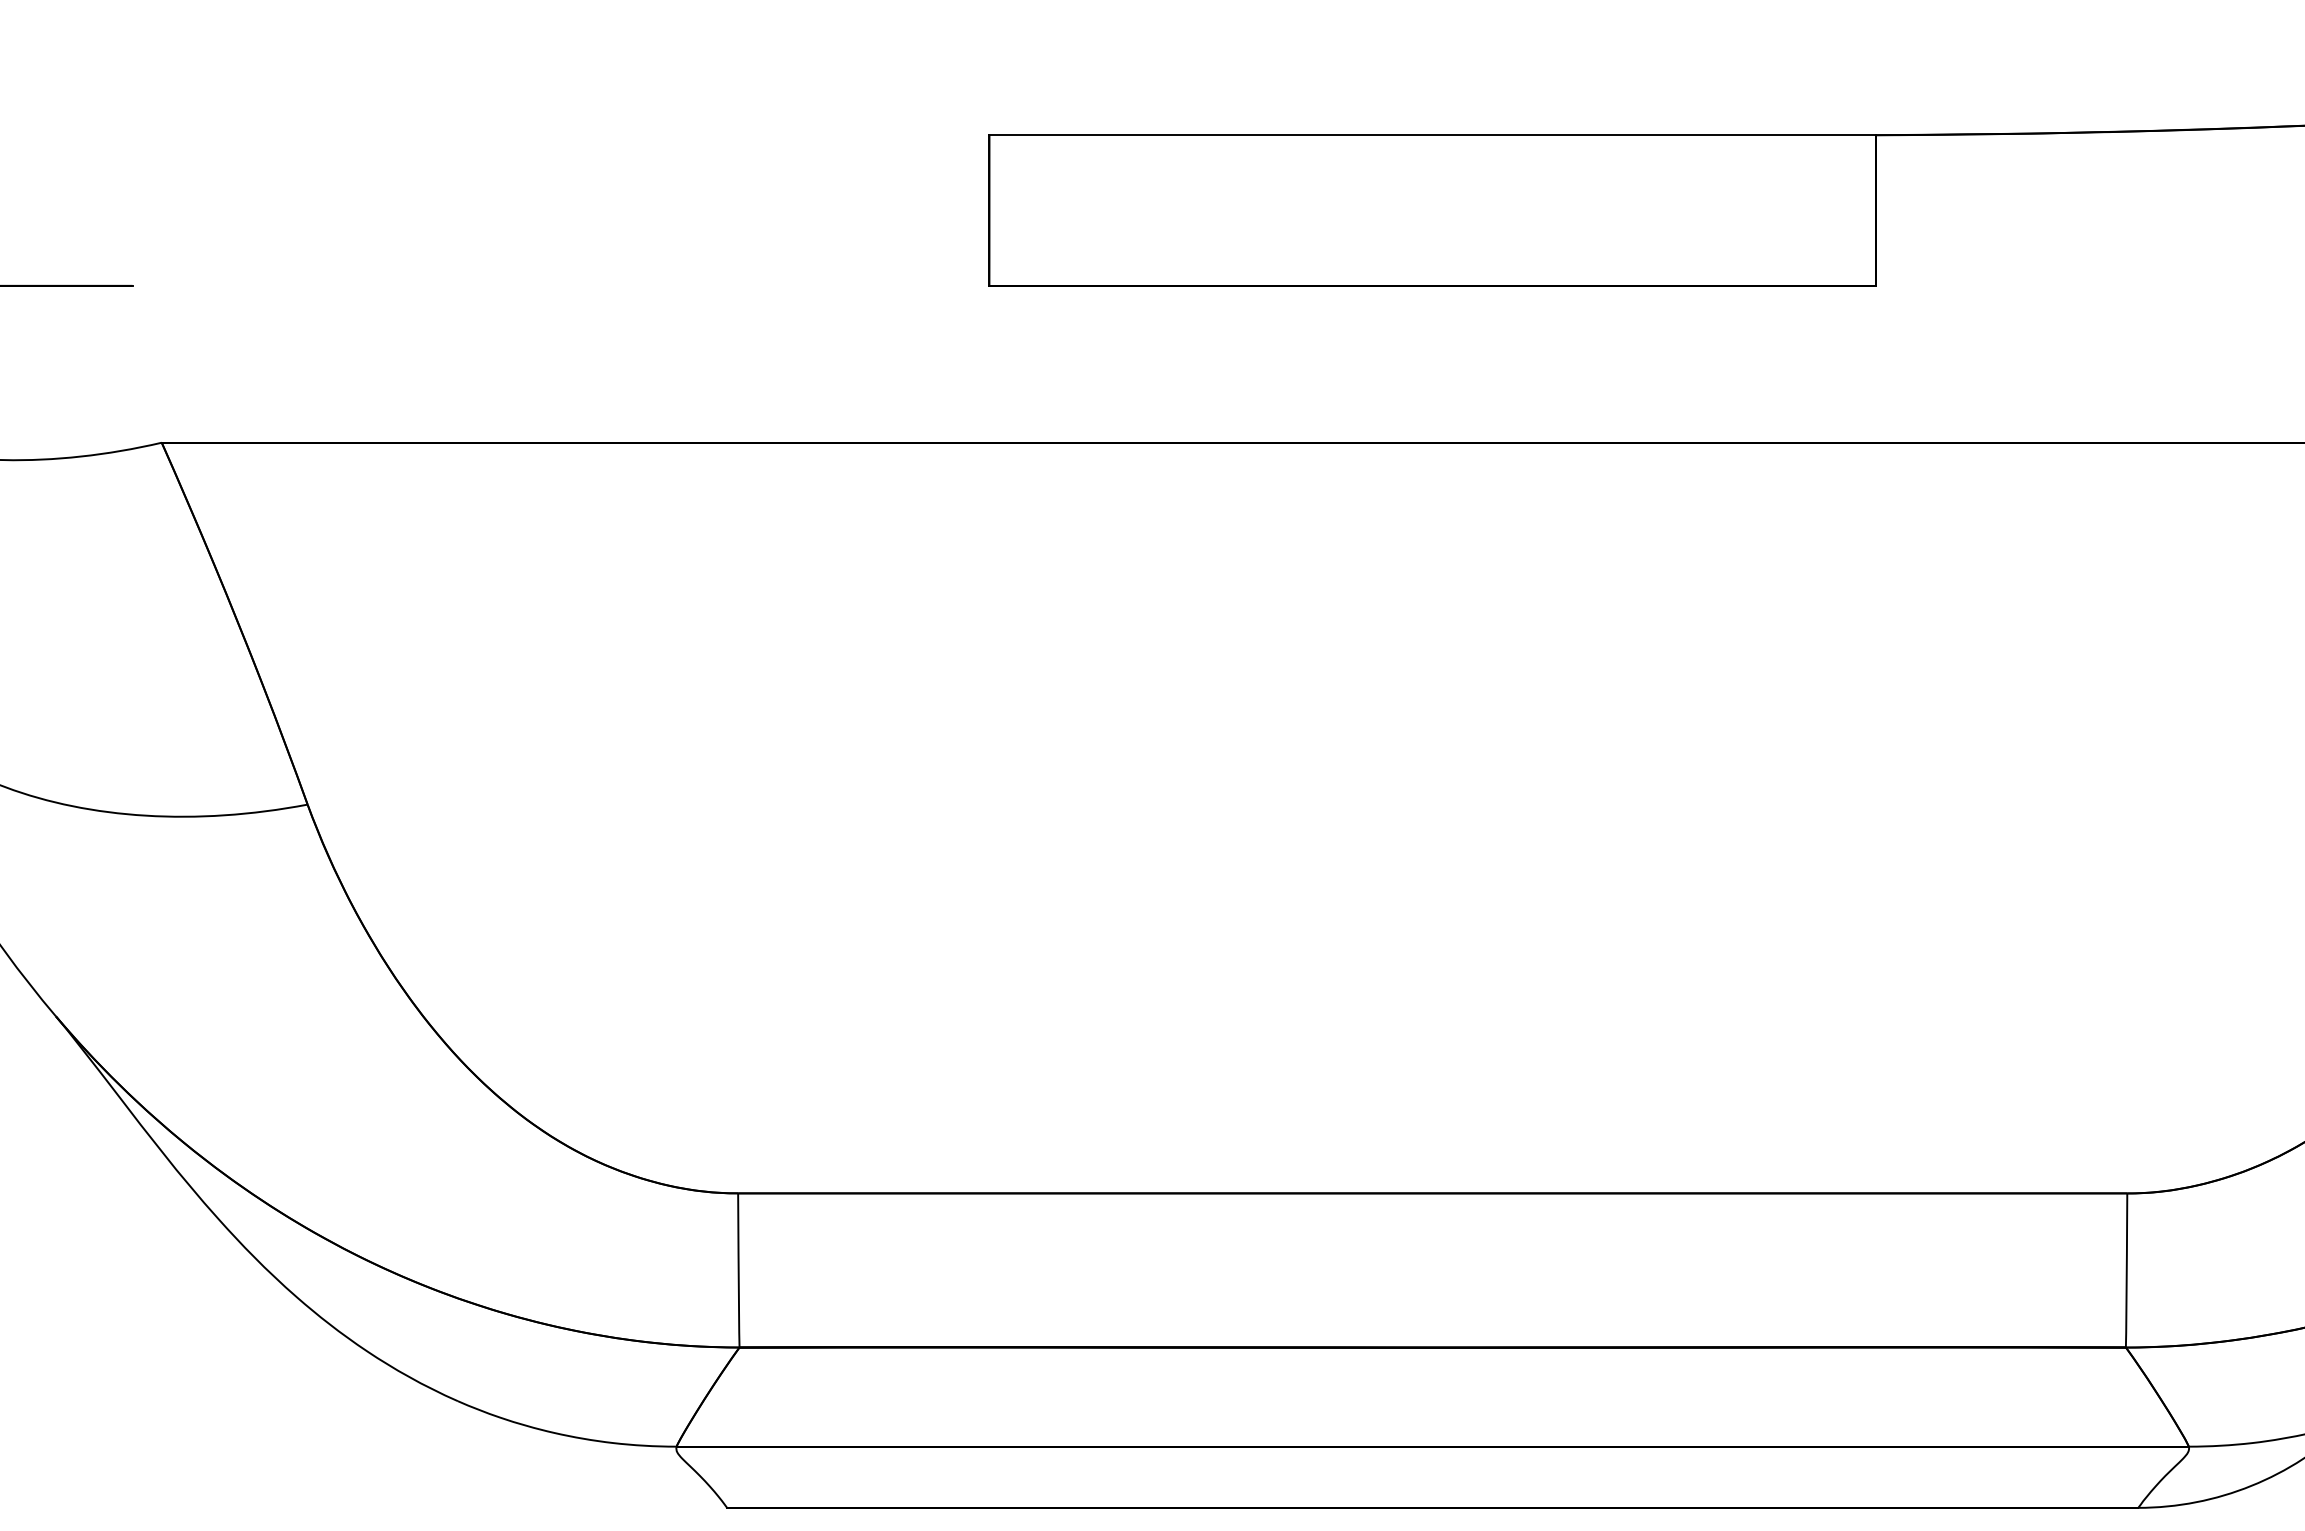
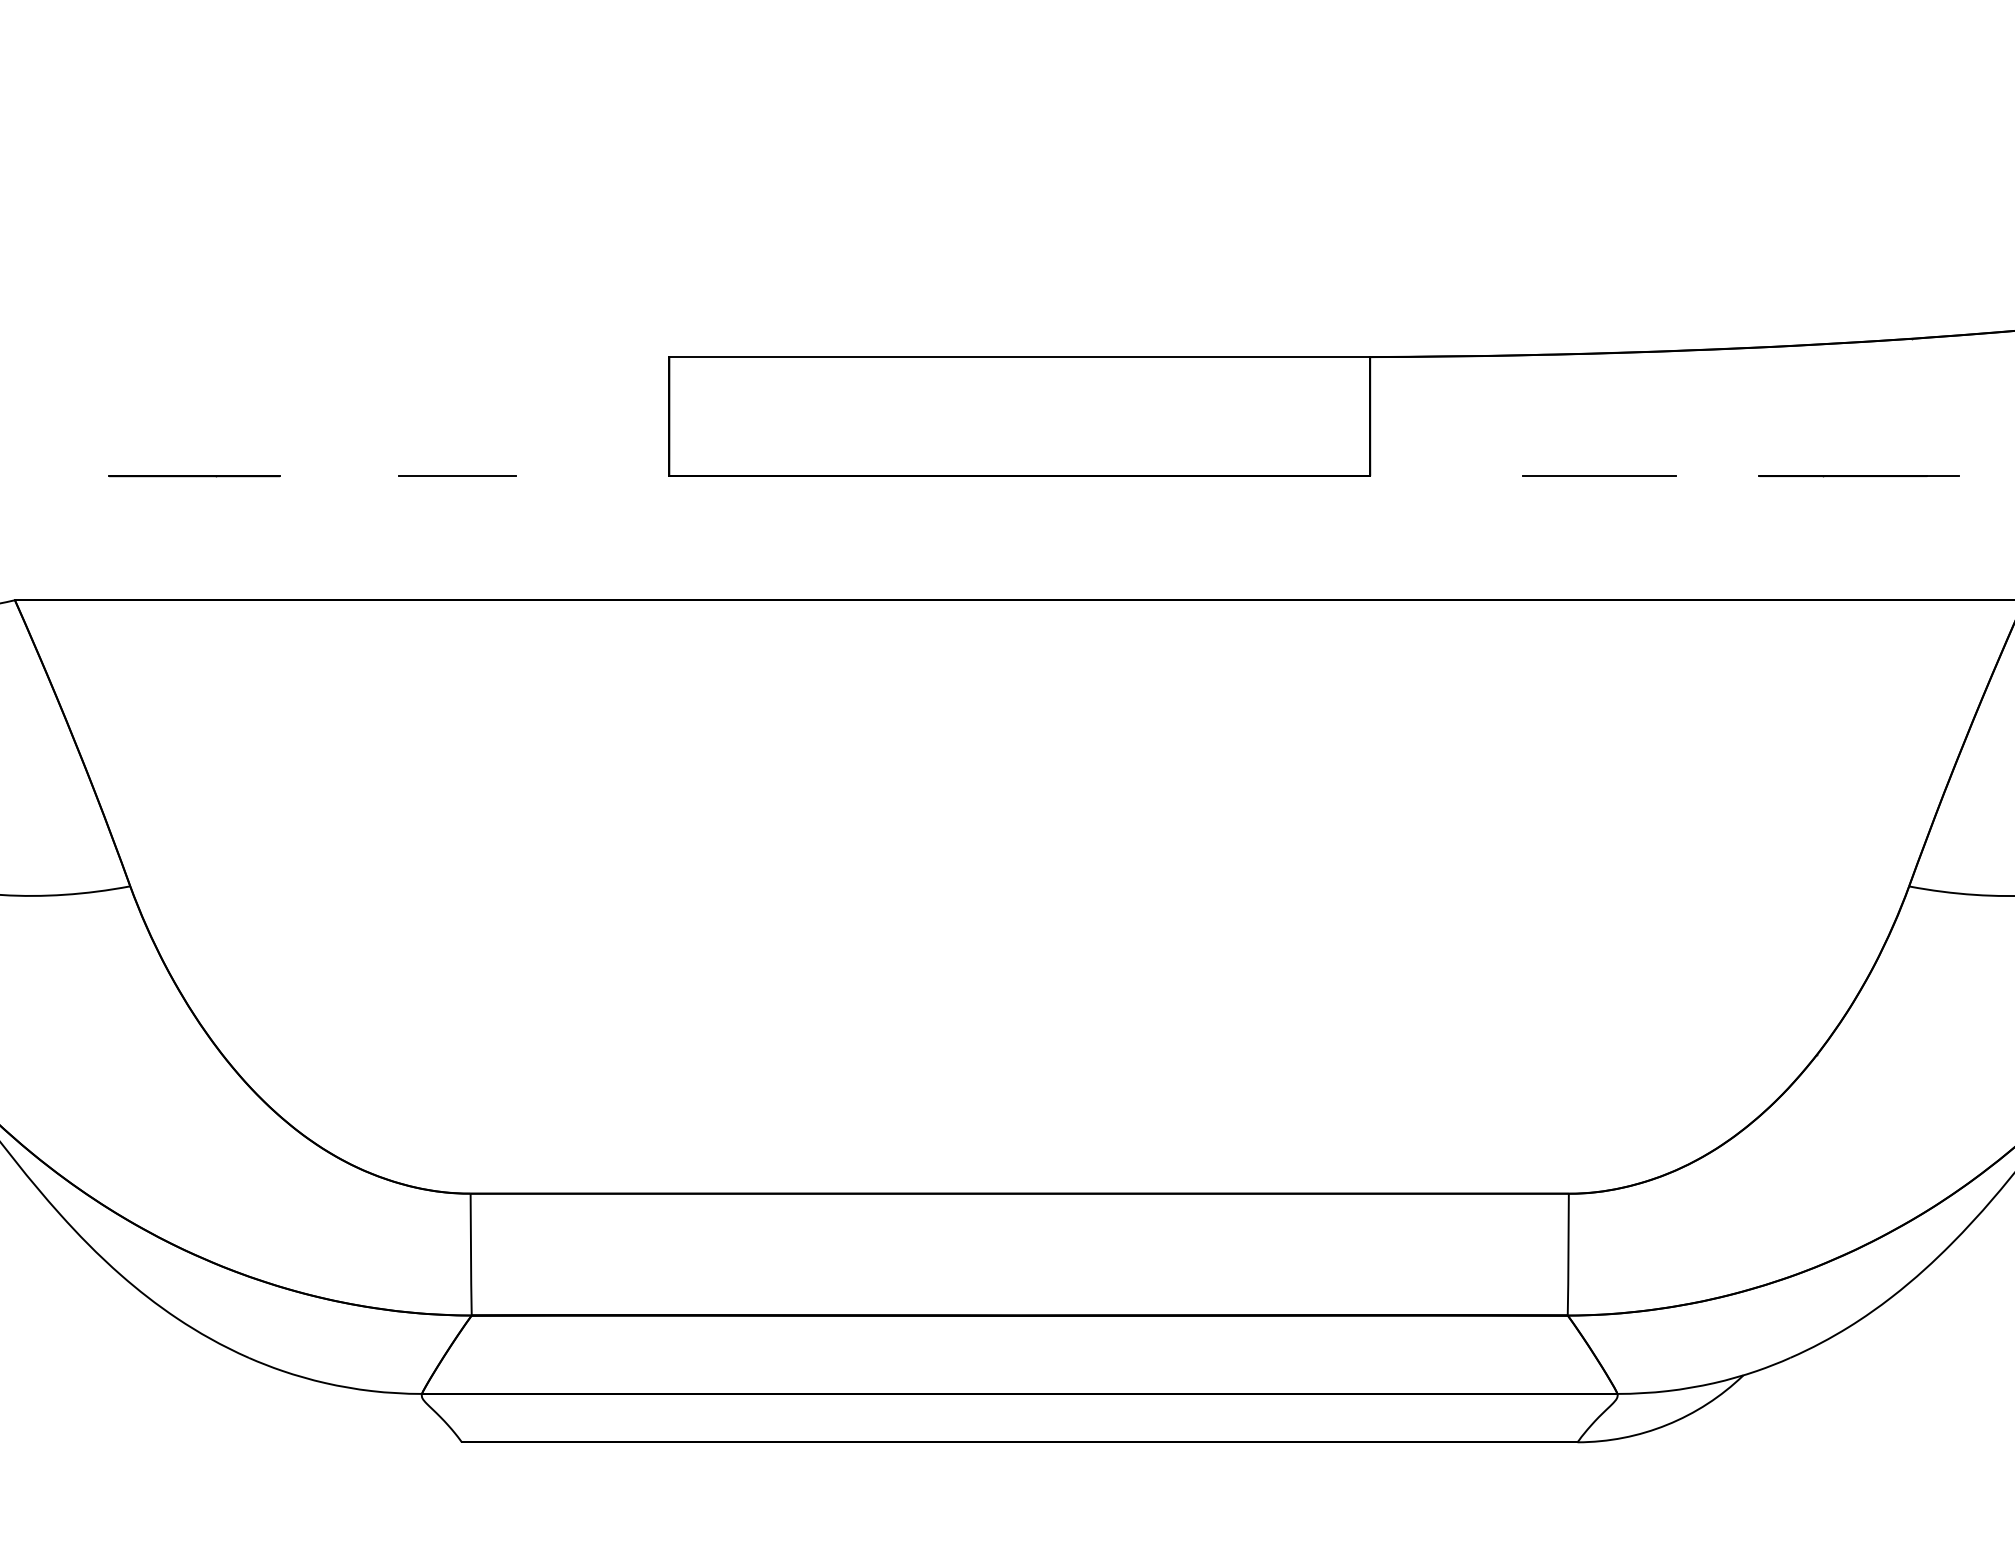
line: (388, 286) -> (194, 476), added
line: (721, 286) -> (457, 476), added
line: (2166, 286) -> (1599, 476), added

